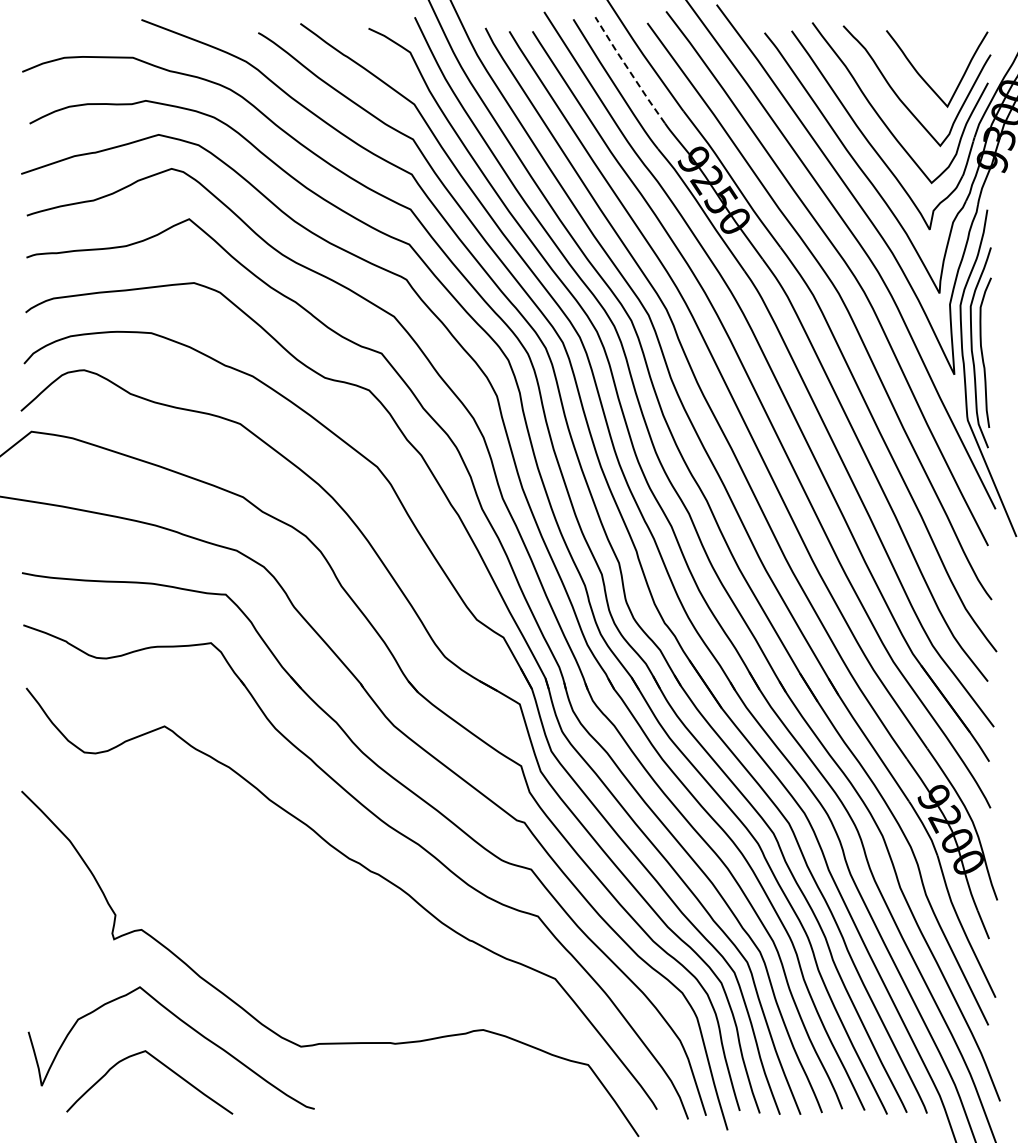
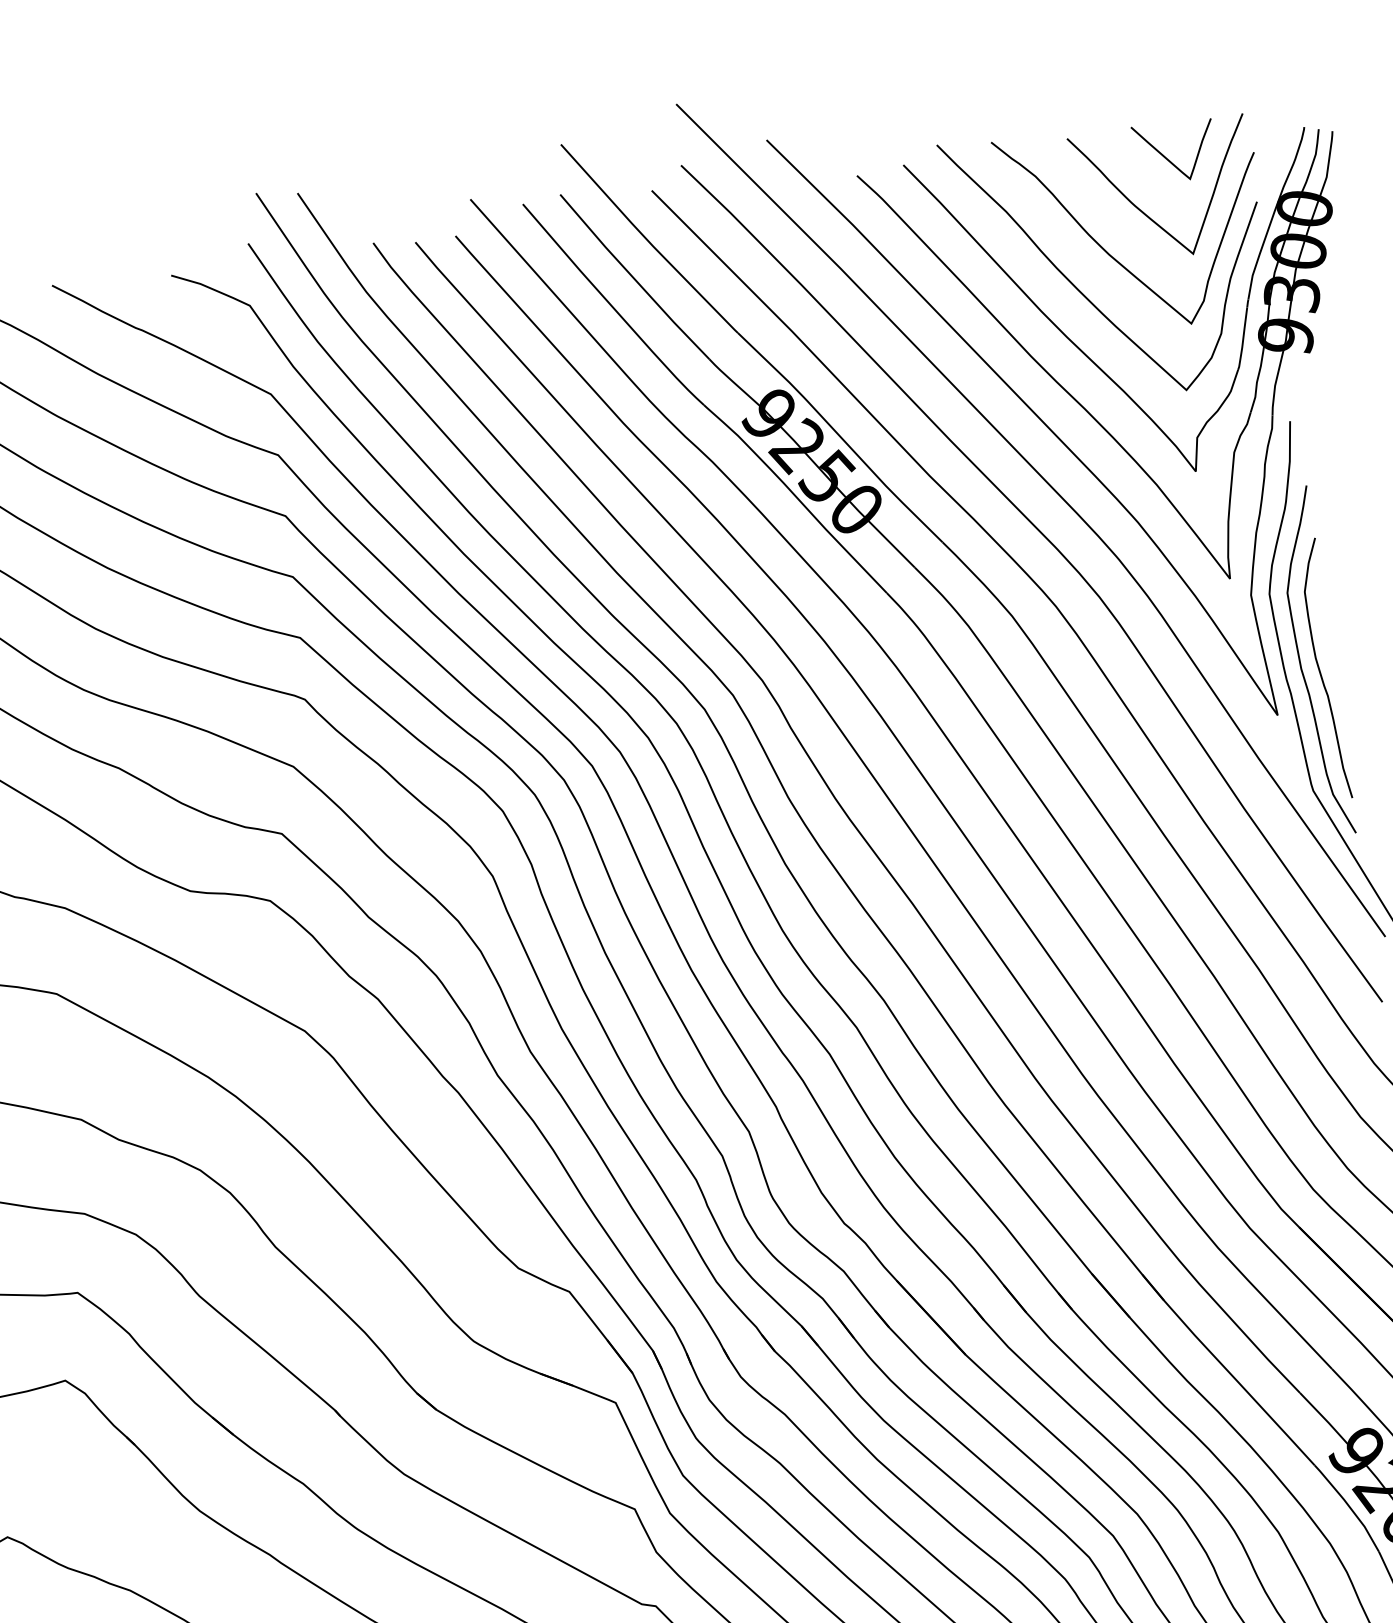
curve: (942, 50) -> (1169, 158), added
line: (629, 71) -> (633, 279), dashed -> solid

